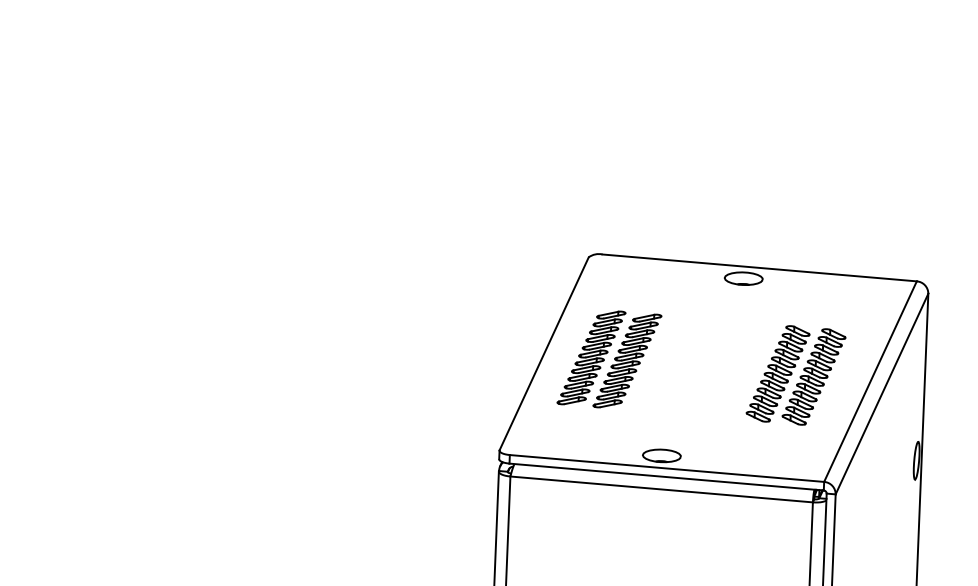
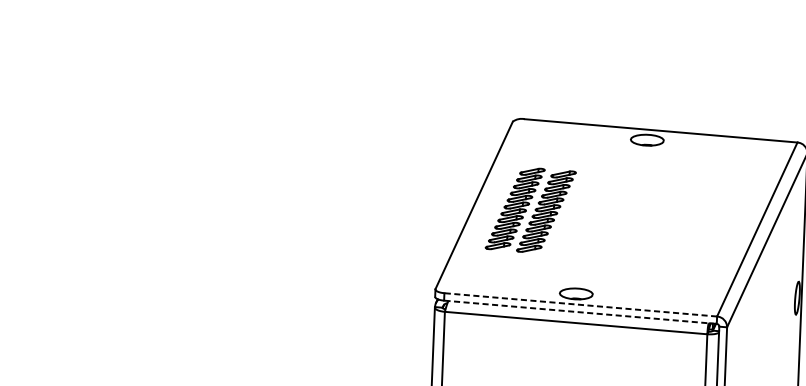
part: (795, 375) -> (692, 224), removed
line: (667, 468) -> (581, 304), solid -> dashed
line: (666, 477) -> (580, 312), solid -> dashed

